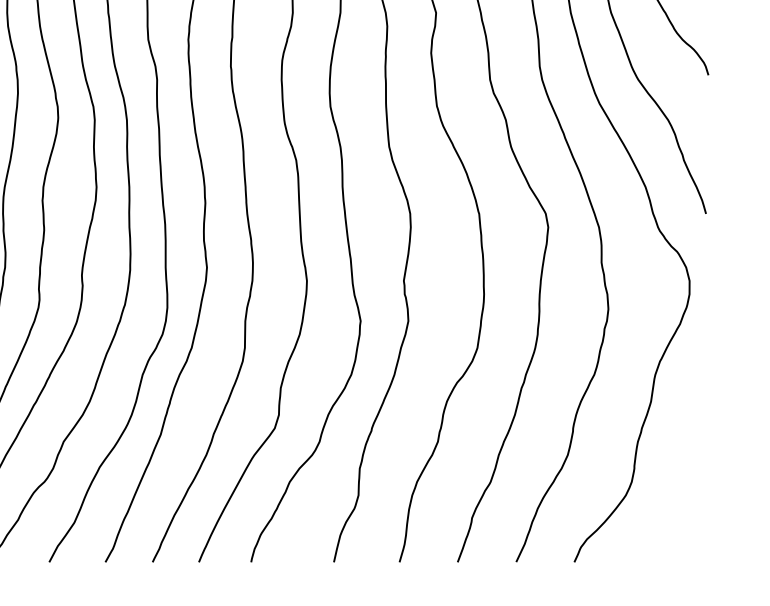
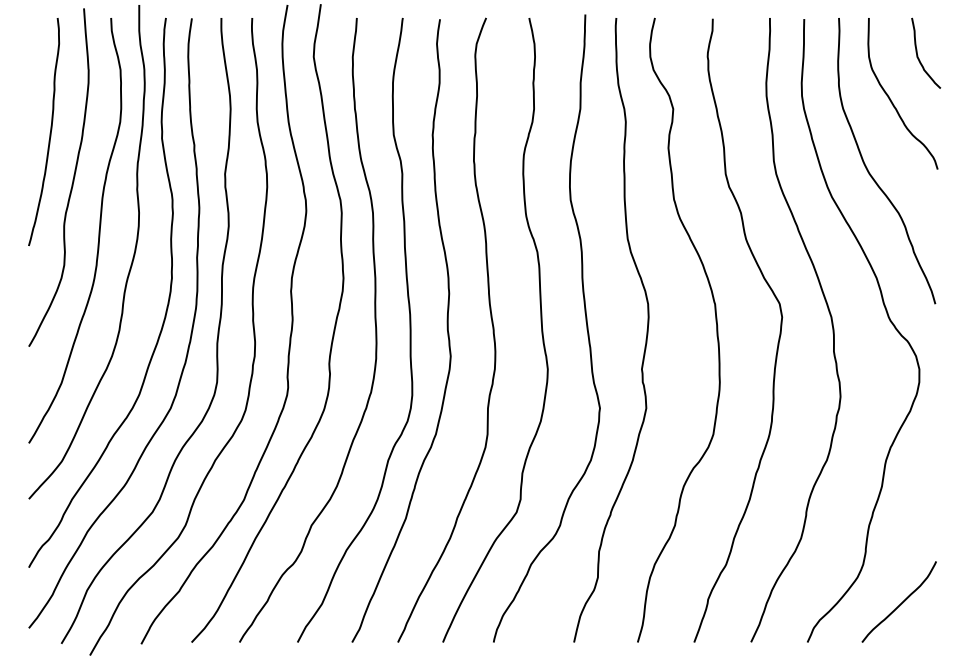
curve: (670, 522) -> (900, 603), added

